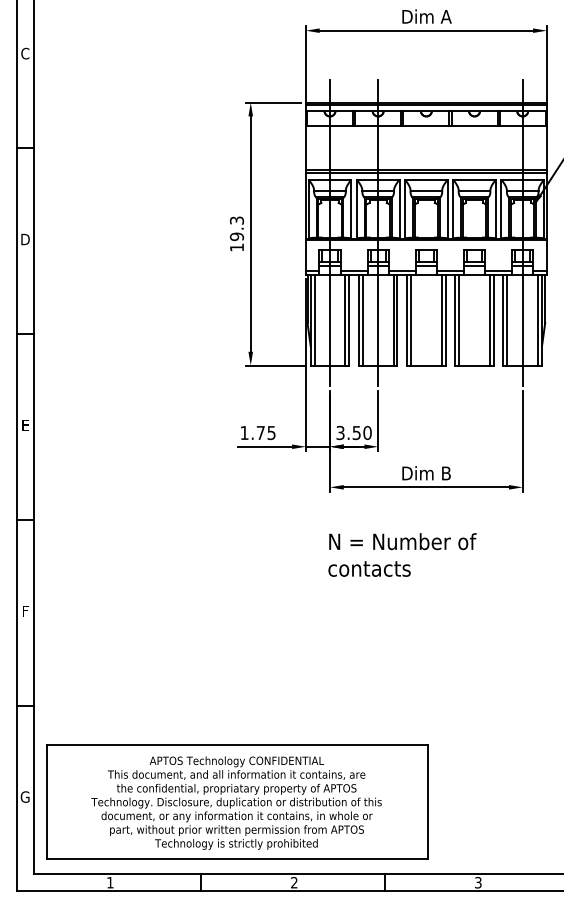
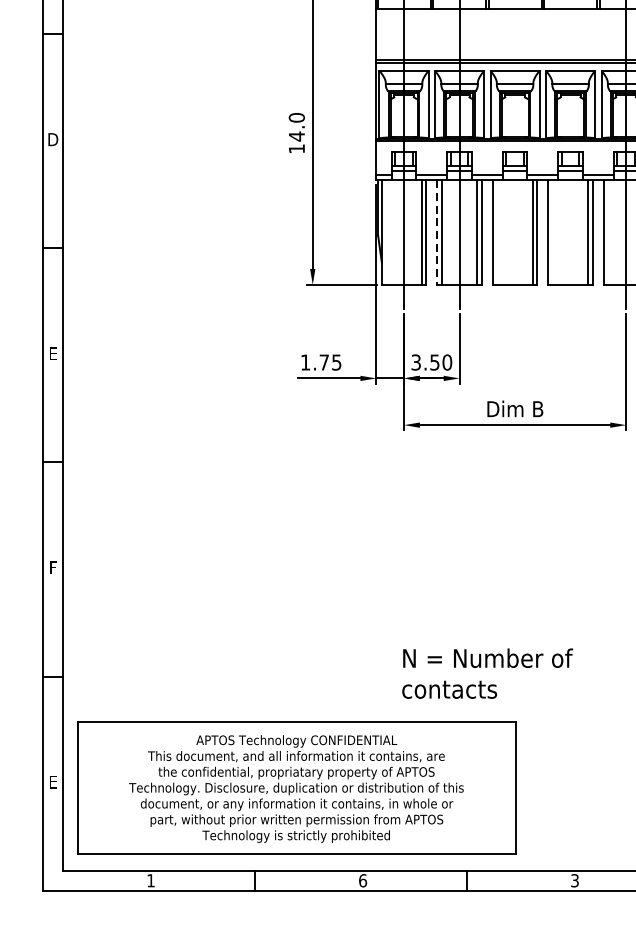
text: (237, 228) -> (297, 126), 19.3 -> 14.0
line: (314, 319) -> (386, 231), removed
line: (410, 319) -> (496, 231), removed
line: (459, 319) -> (553, 231), removed
line: (507, 319) -> (608, 231), removed
line: (358, 320) -> (436, 232), solid -> dashed
text: (402, 554) -> (487, 673), moved
text: (24, 796) -> (52, 781), G -> E
text: (294, 882) -> (363, 880), 2 -> 6

